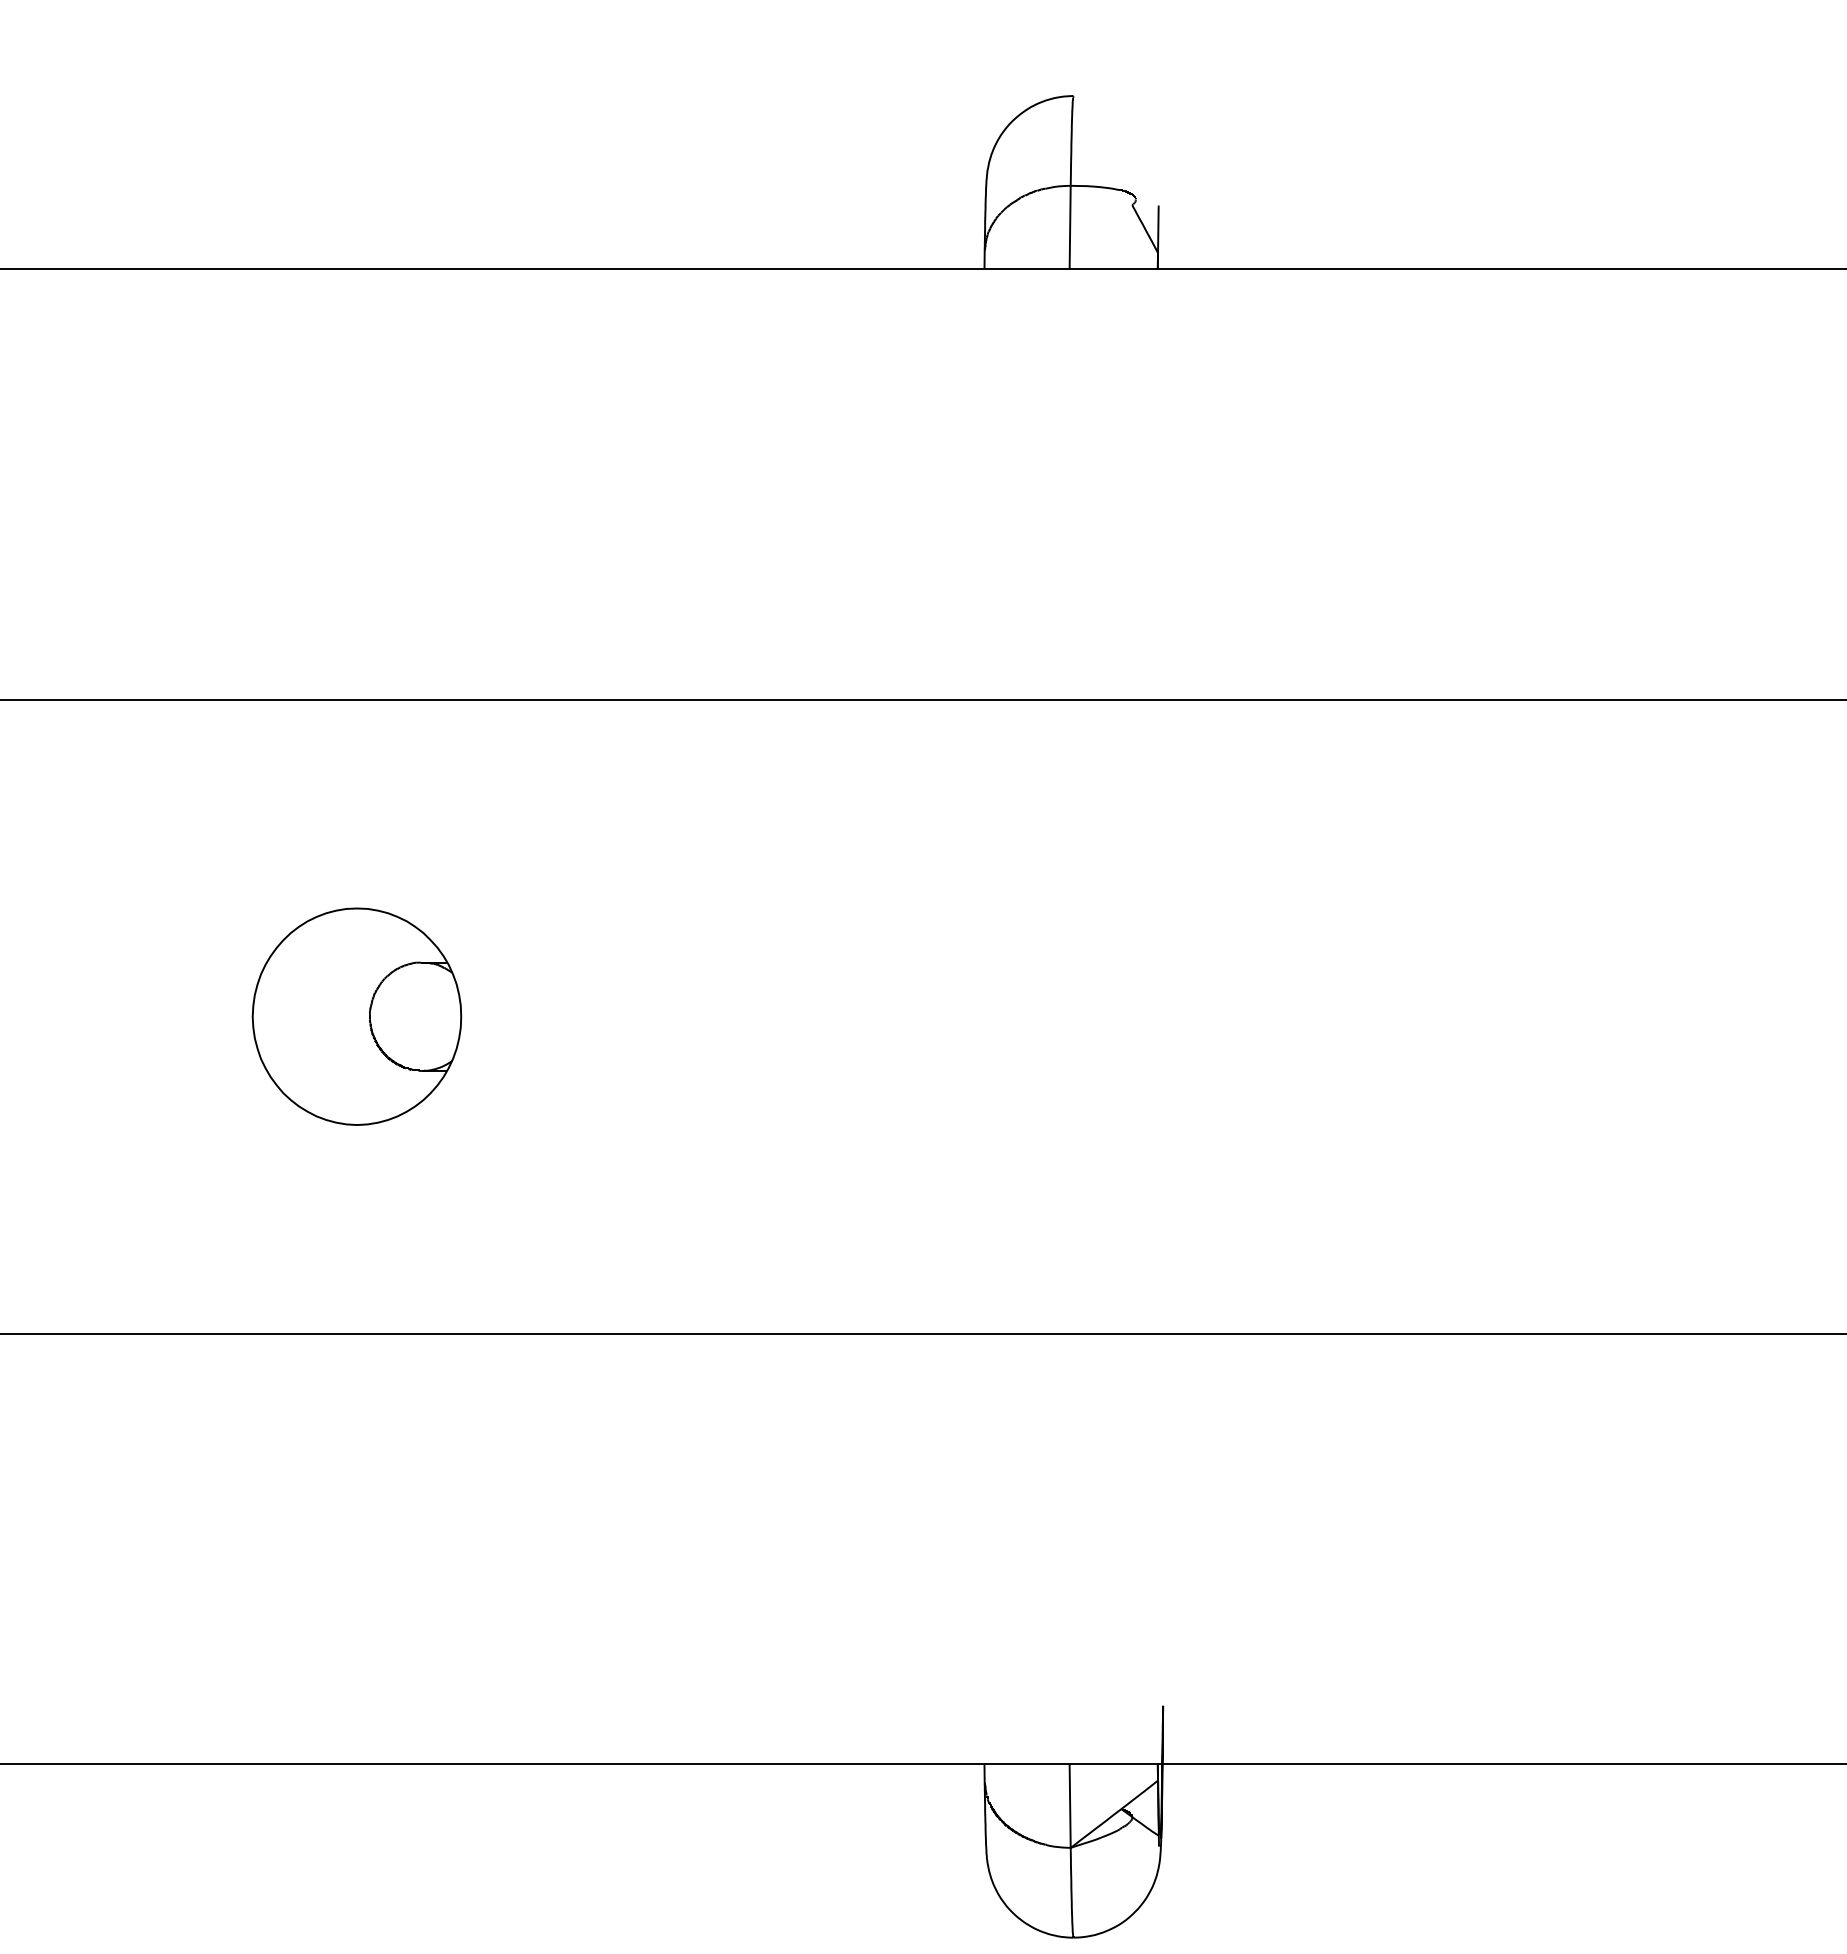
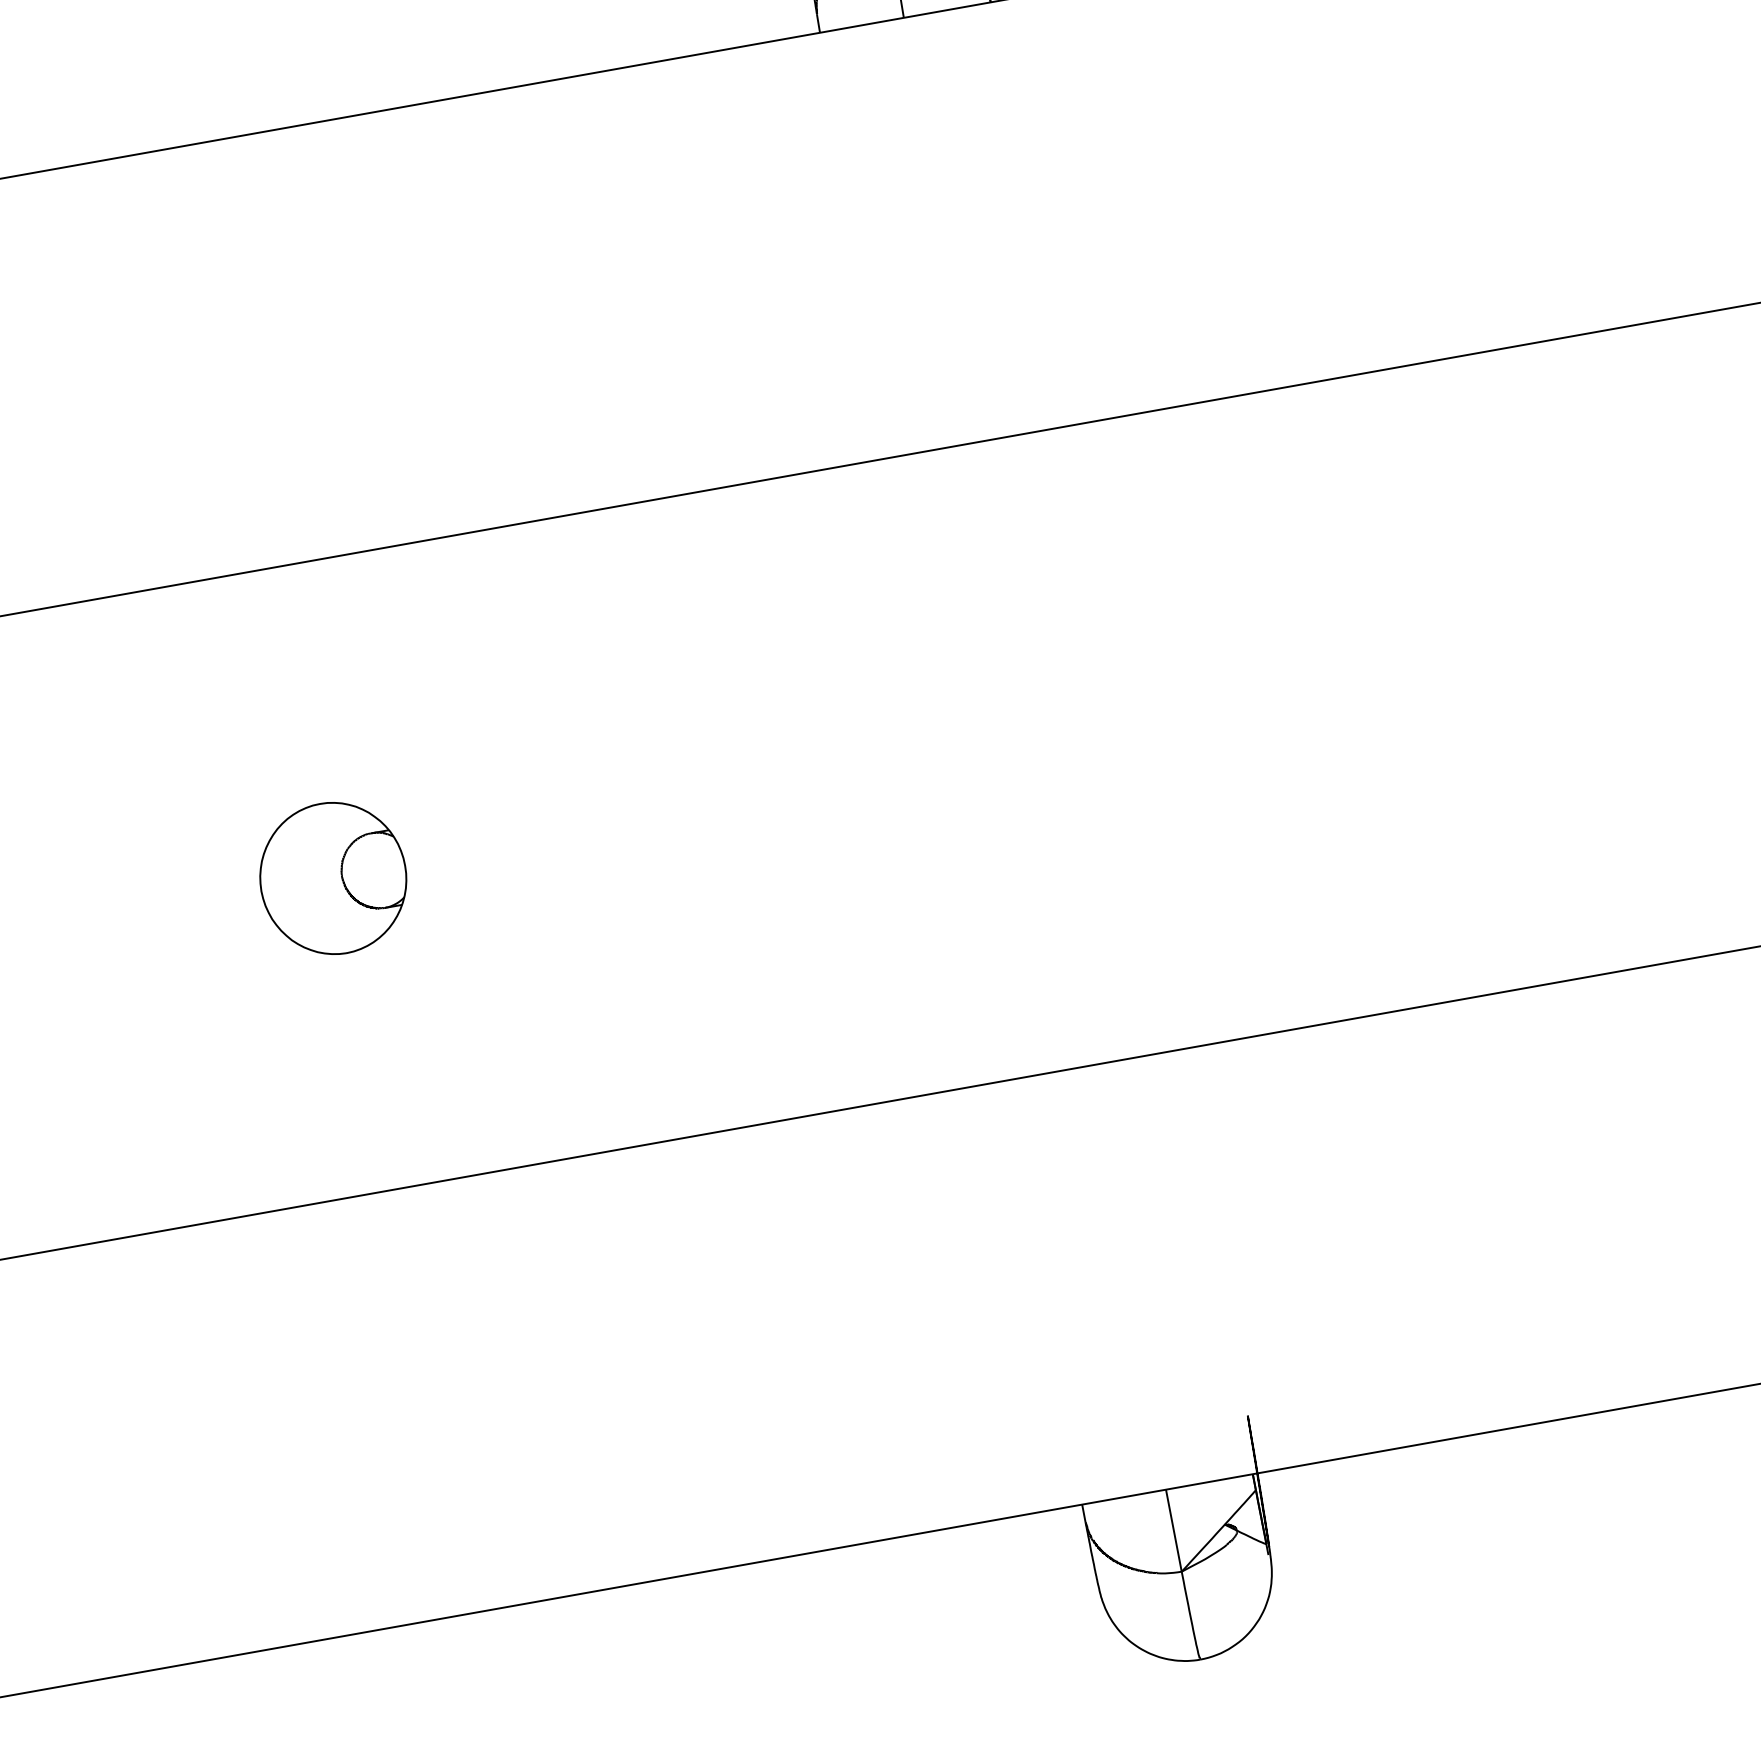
part: (356, 1016) -> (332, 878), size x0.7

